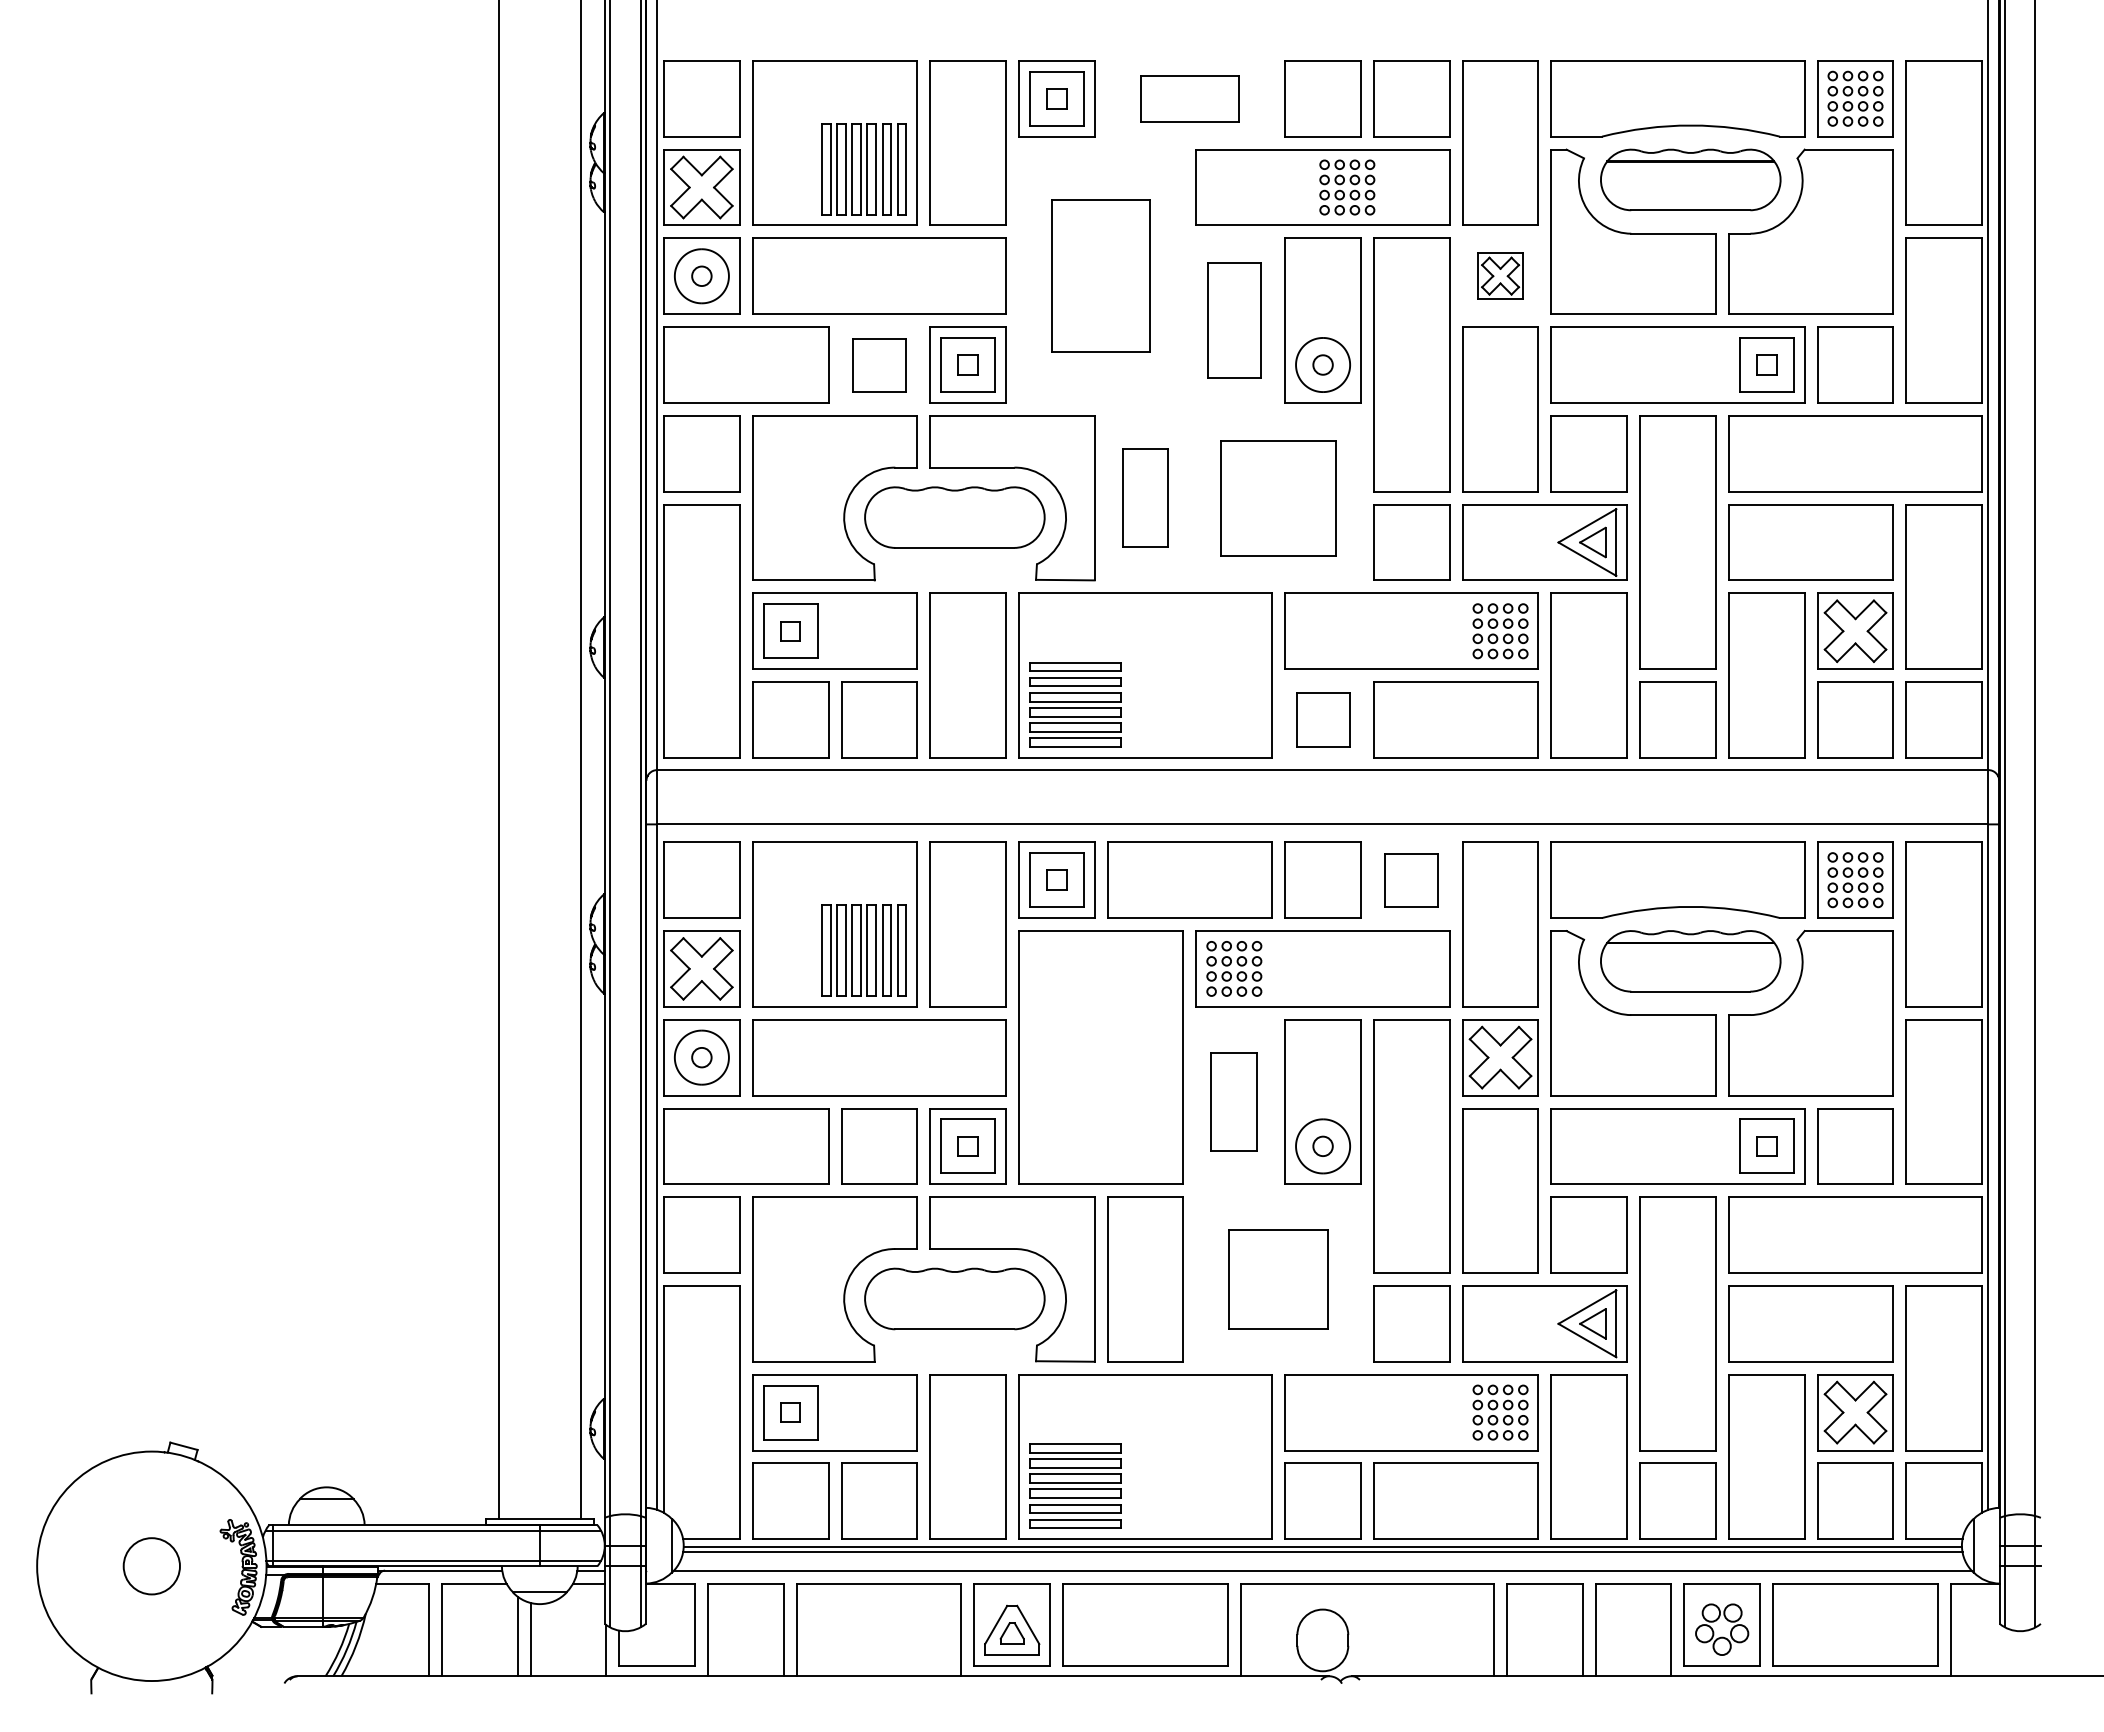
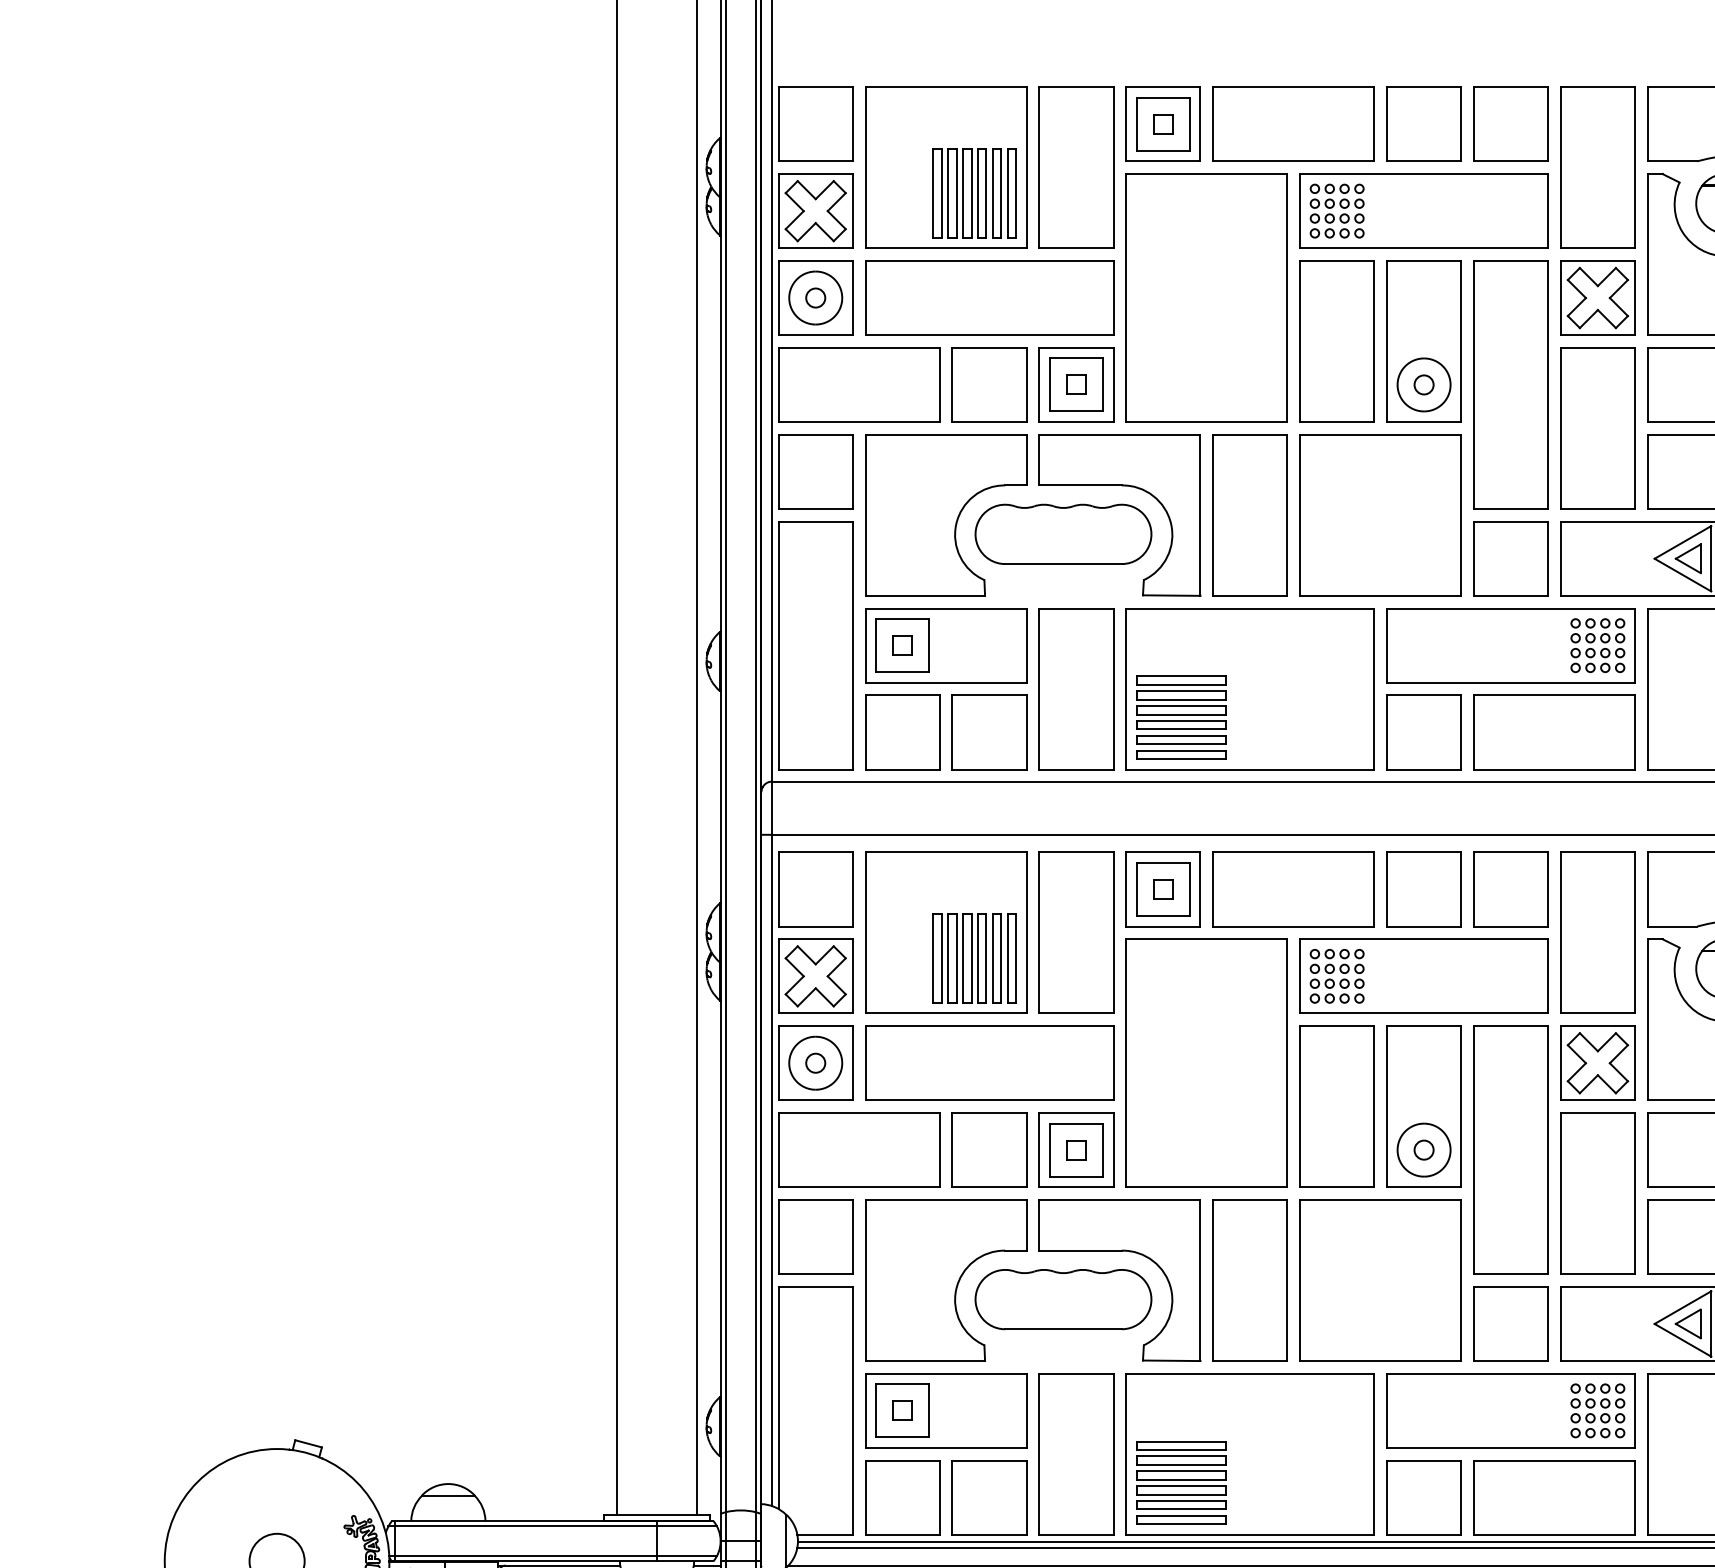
part: (1189, 98) -> (1293, 123), size x1.67
part: (1347, 187) -> (1337, 211), moved
part: (1500, 275) -> (1597, 297), size x1.67
part: (1100, 276) -> (1206, 298), size x1.67
part: (1233, 320) -> (1336, 341), size x1.43
part: (879, 364) -> (989, 384), size x1.43
part: (1145, 497) -> (1250, 514), size x1.67
part: (1278, 497) -> (1380, 514), size x1.43
part: (1322, 719) -> (1423, 732), size x1.43
part: (1411, 879) -> (1510, 888), size x1.43
part: (1233, 1101) -> (1336, 1106), size x1.67
part: (1278, 1279) -> (1380, 1280), size x1.67

